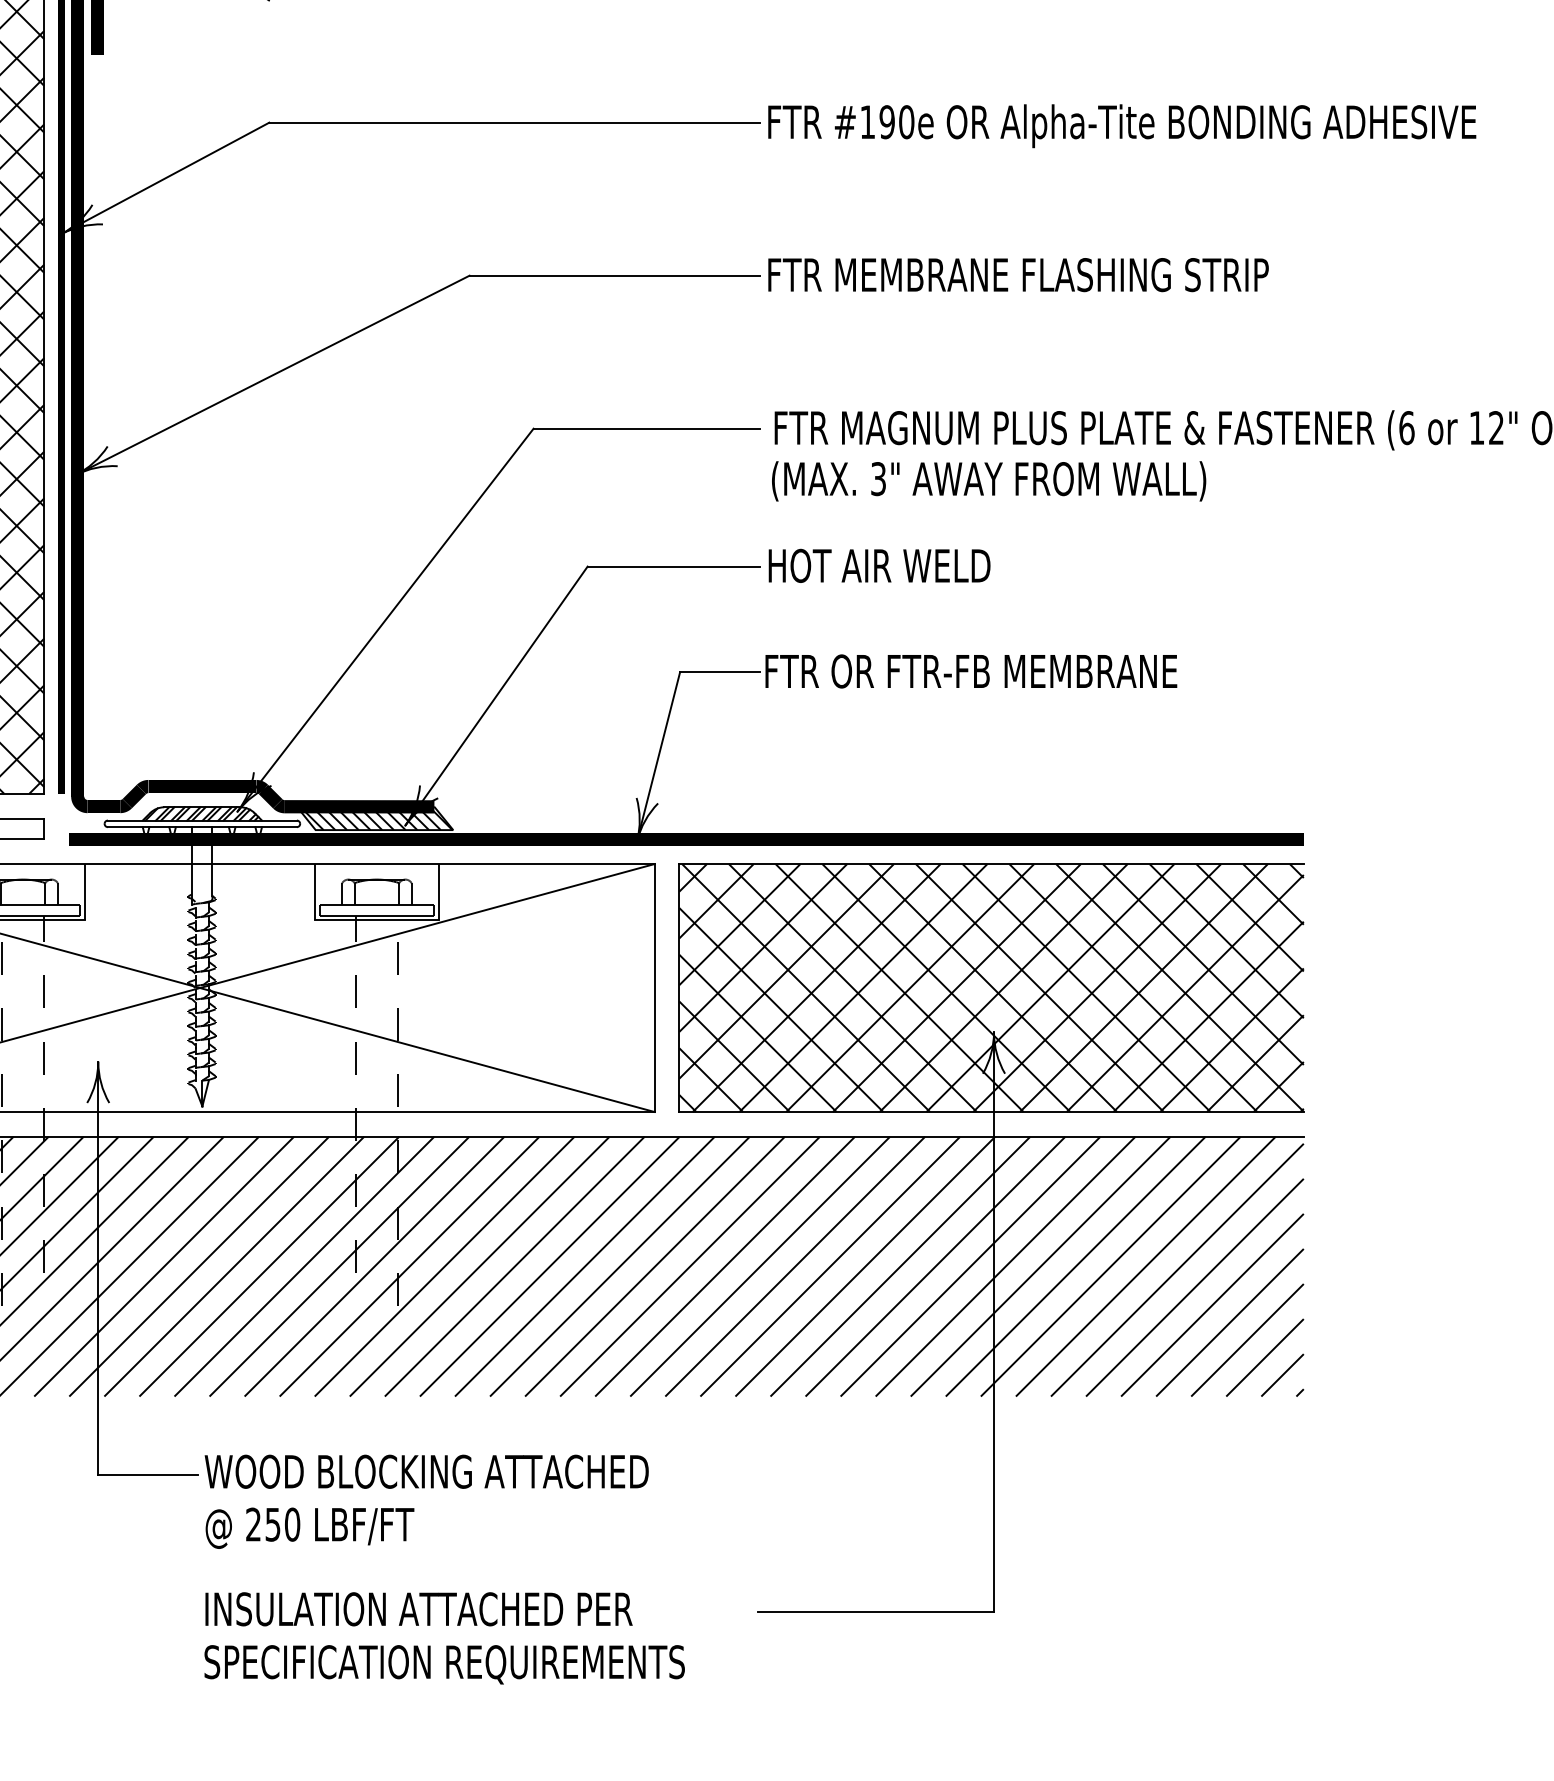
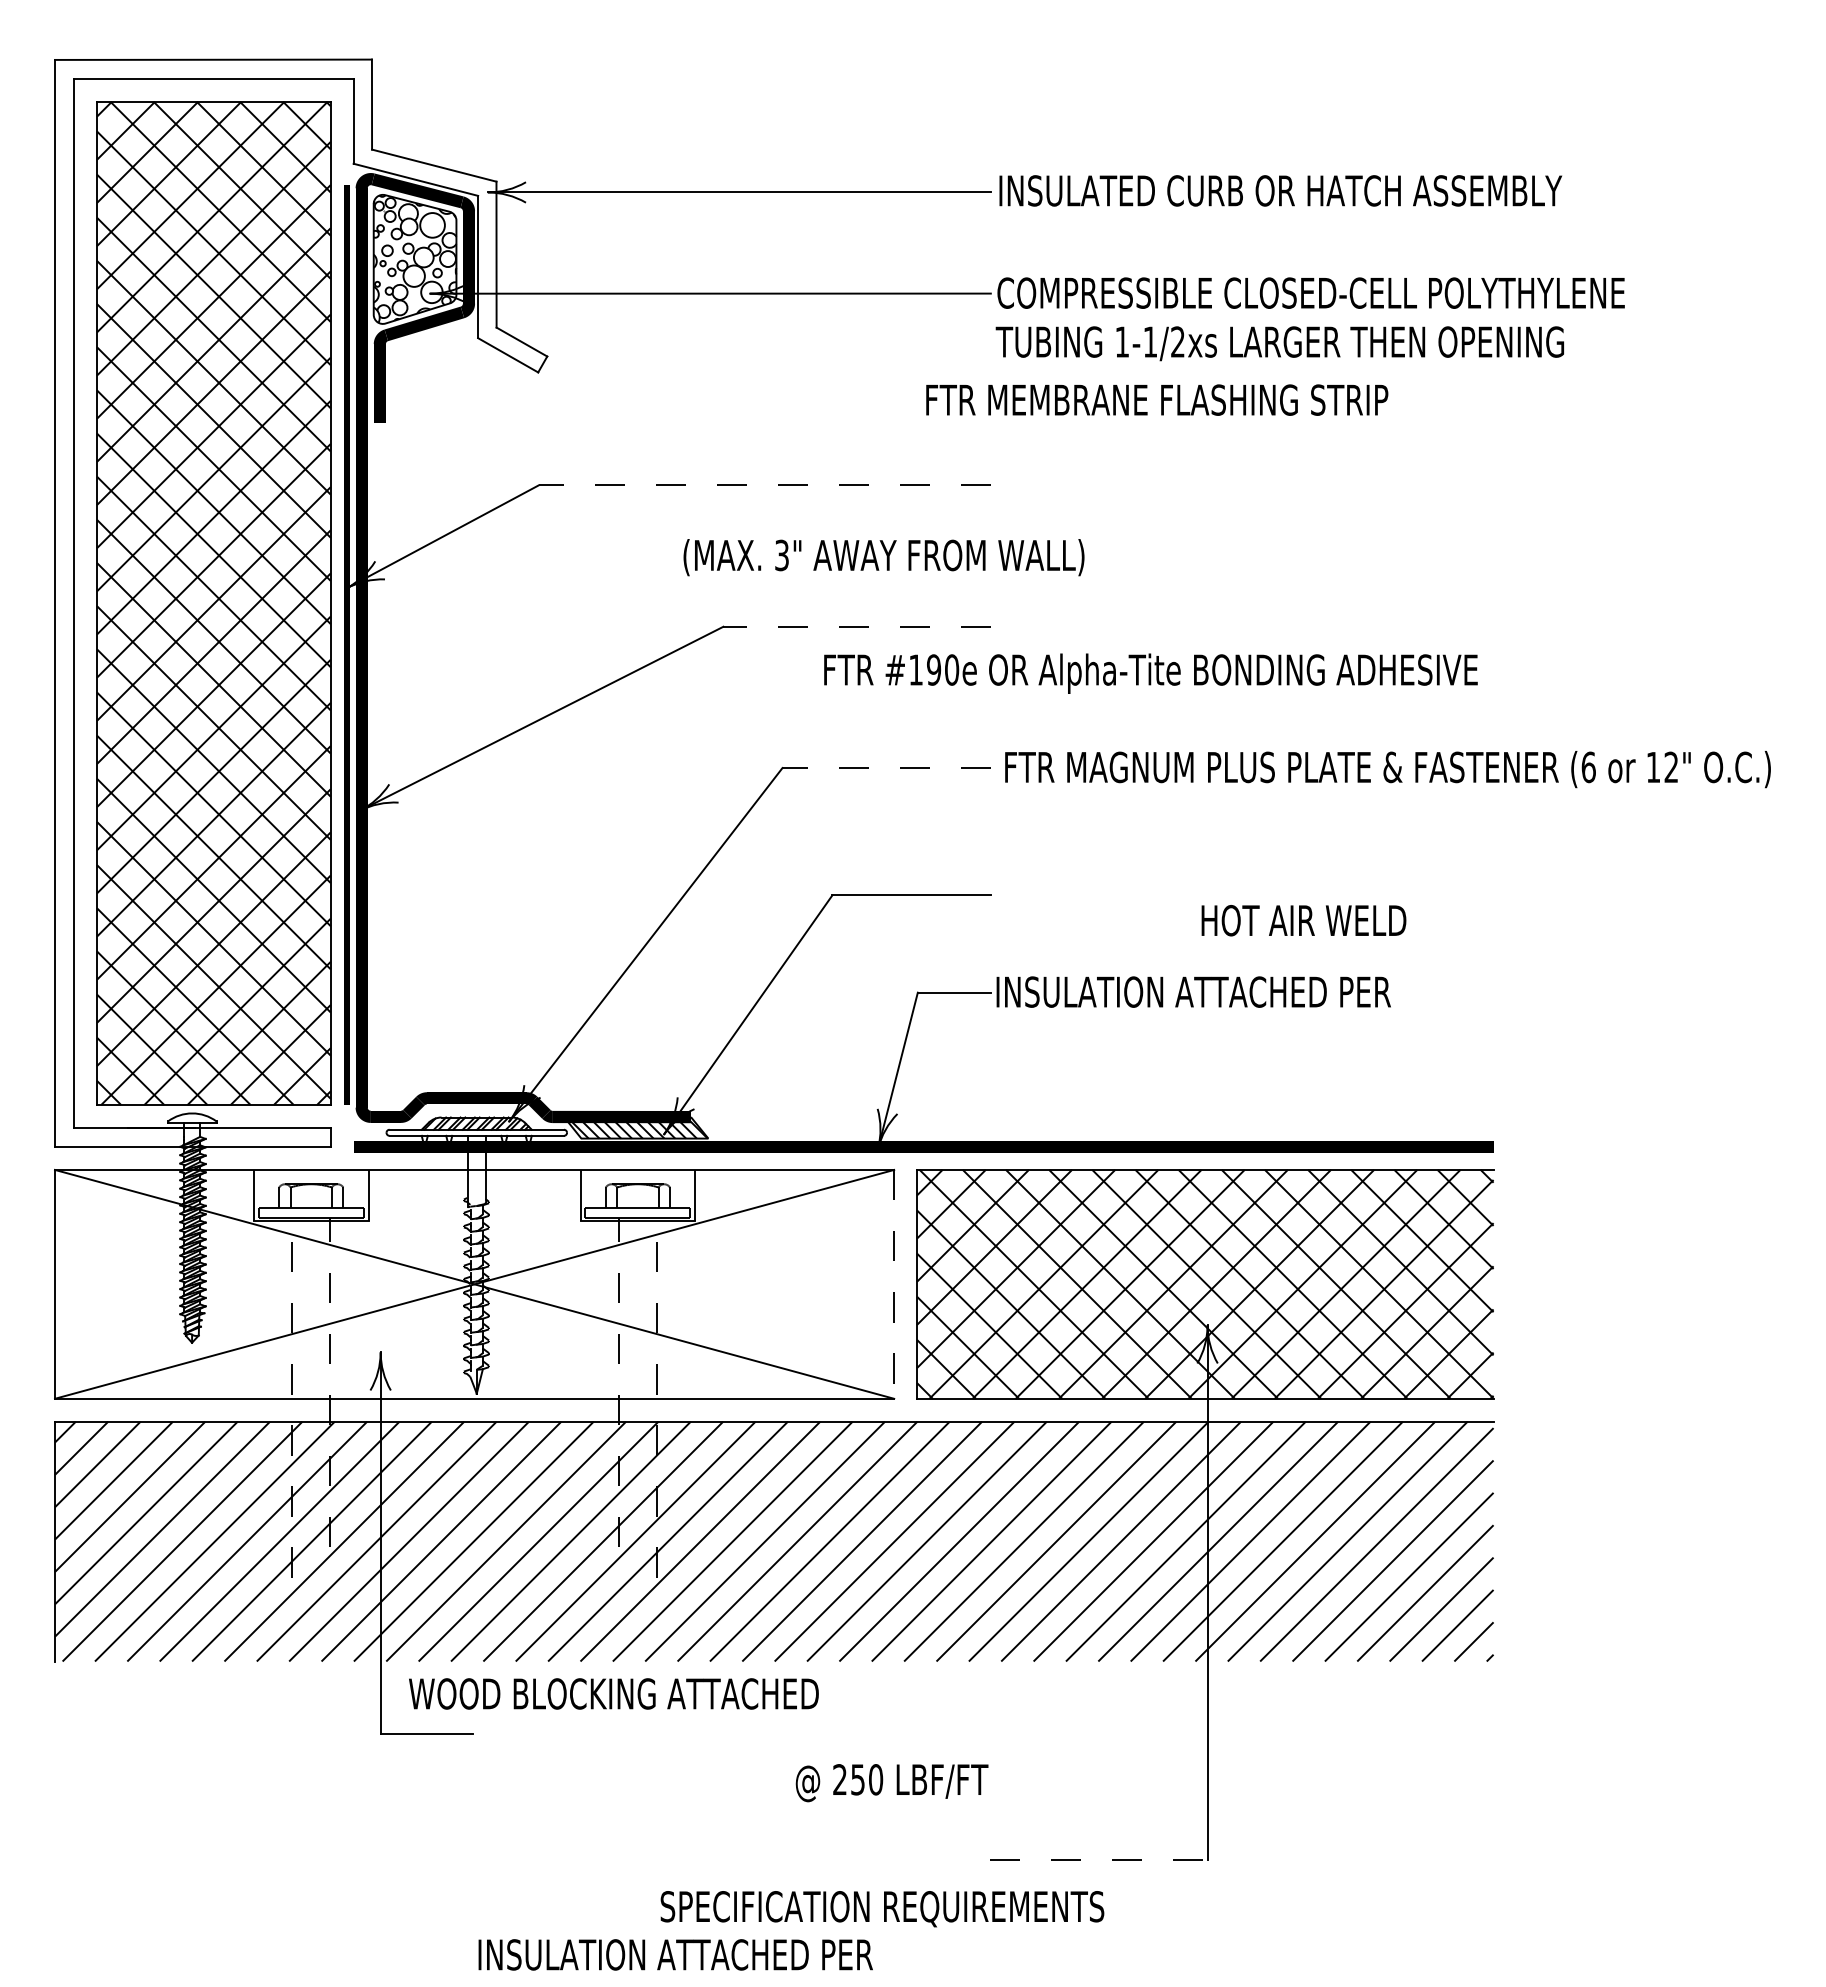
line: (514, 122) -> (764, 485), solid -> dashed
text: (1121, 125) -> (1150, 673), moved
text: (1018, 274) -> (1157, 399), moved
line: (613, 275) -> (856, 626), solid -> dashed
line: (646, 429) -> (886, 768), solid -> dashed
text: (988, 481) -> (883, 557), moved
text: (879, 565) -> (1303, 920), moved
text: (979, 670) -> (1194, 991), FTR OR FTR-FB MEMBRANE -> INSULATION ATTACHED PER
line: (654, 988) -> (894, 1284), solid -> dashed
text: (426, 1471) -> (613, 1693), moved
text: (309, 1528) -> (891, 1783), moved
text: (418, 1608) -> (675, 1954), moved
line: (876, 1612) -> (1099, 1860), solid -> dashed
text: (444, 1665) -> (882, 1909), moved

